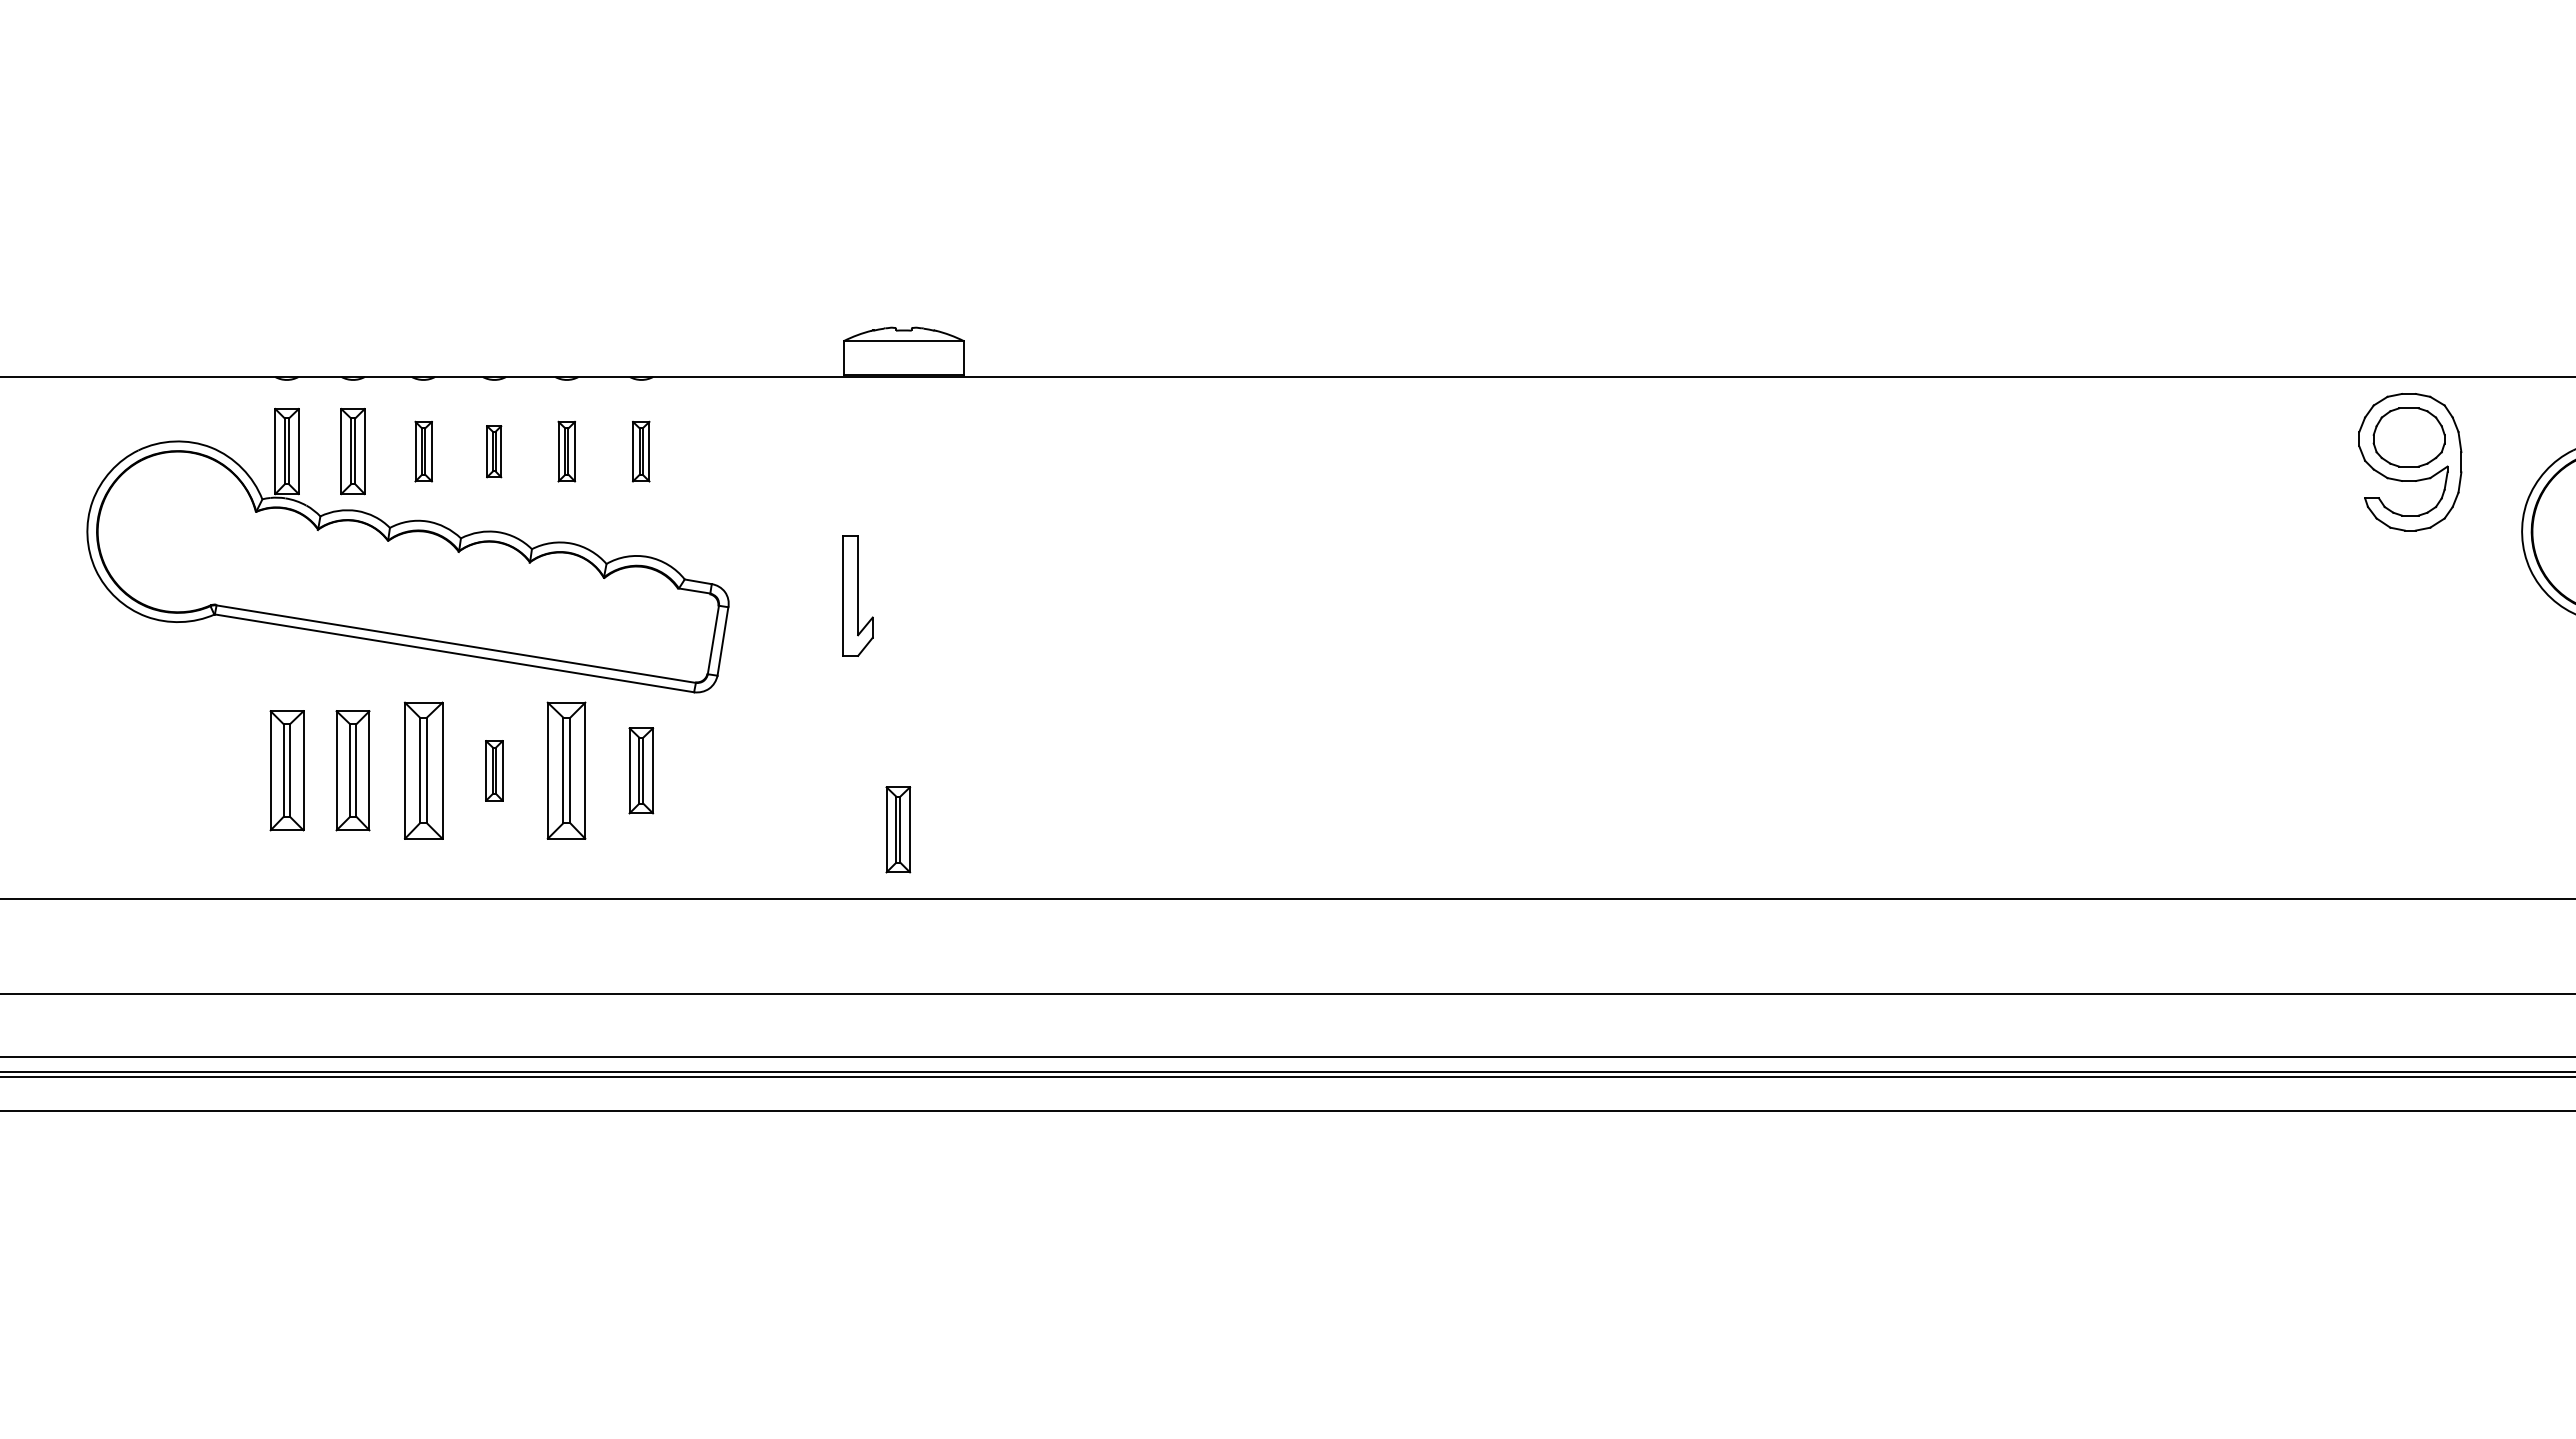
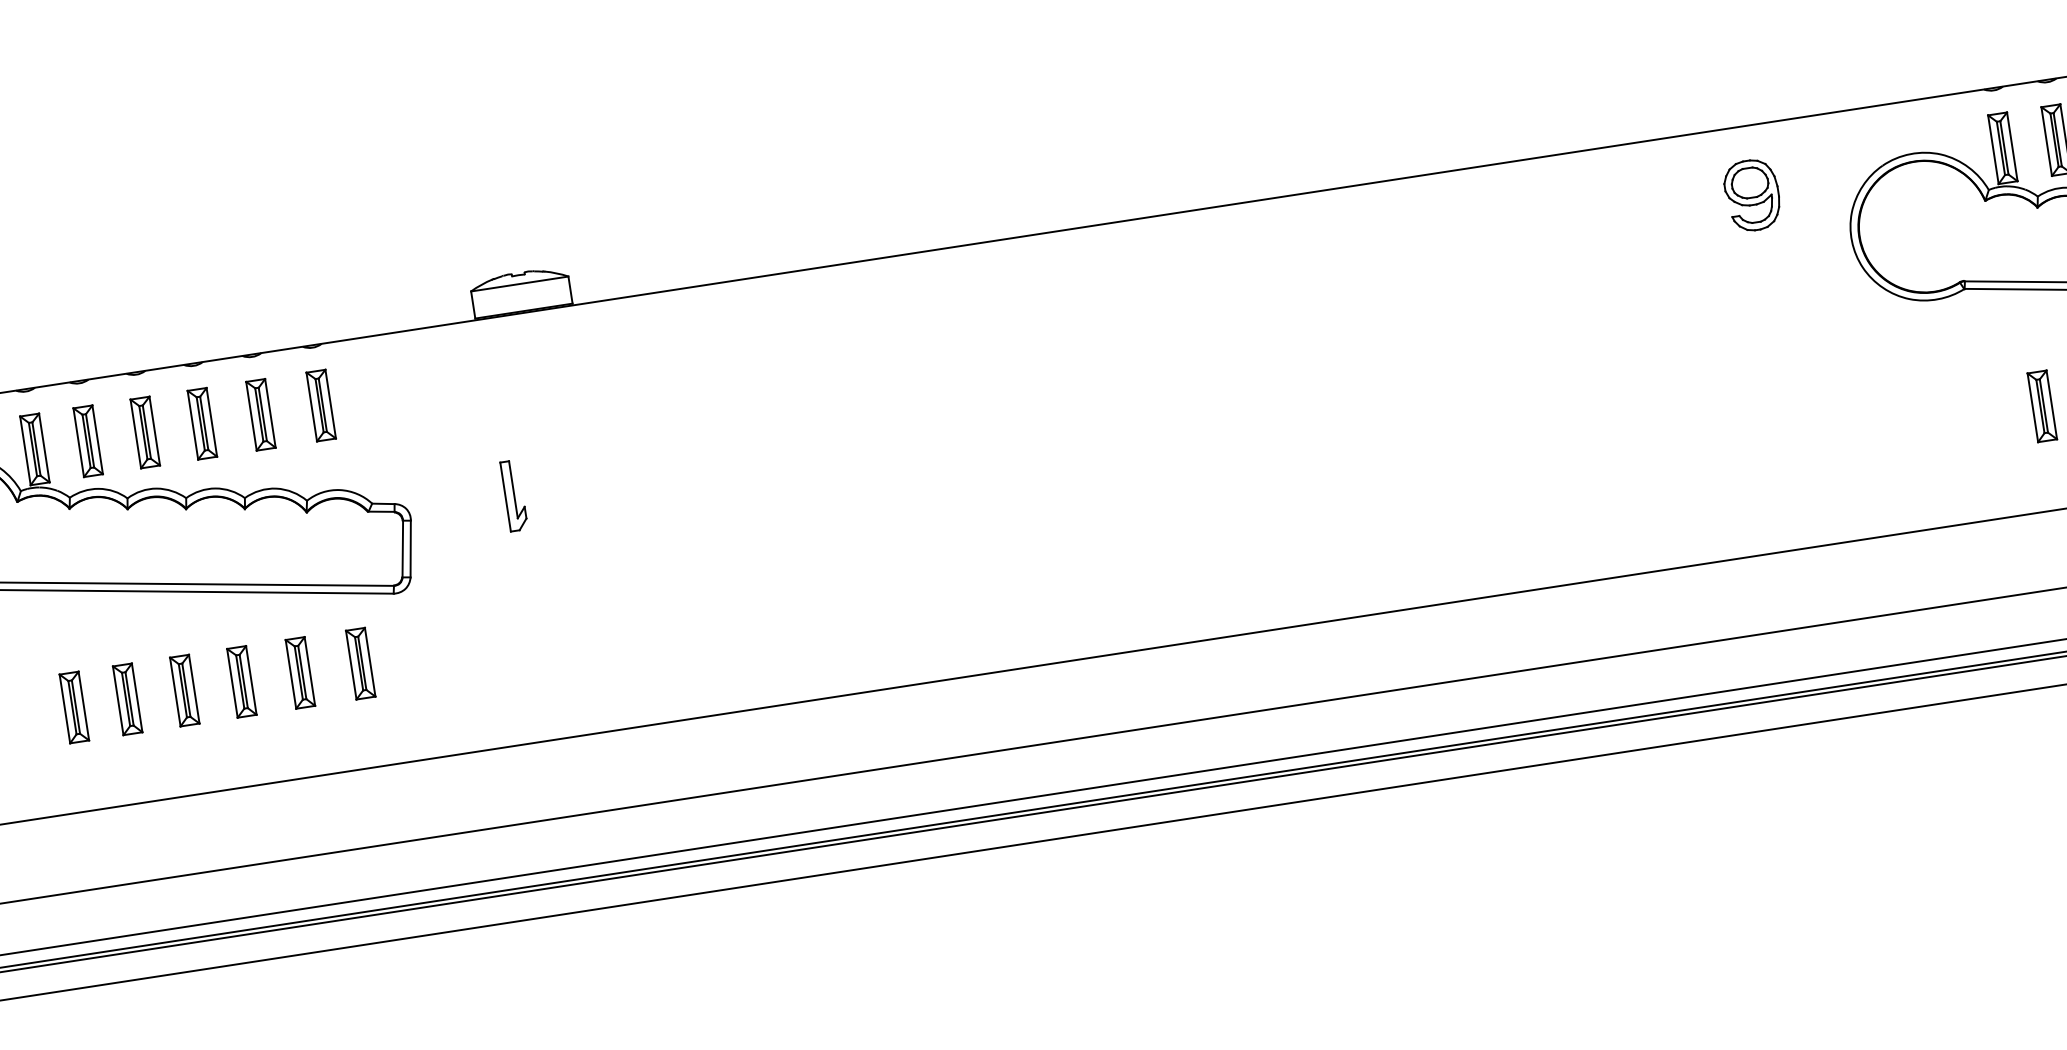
part: (423, 451) -> (145, 432), size x1.43
part: (493, 451) -> (201, 423), size x1.67
part: (566, 451) -> (260, 414), size x1.43
part: (640, 451) -> (320, 405), size x1.43
part: (2410, 461) -> (1752, 194), size x0.62
part: (857, 596) -> (513, 496), size x0.71
part: (286, 770) -> (73, 707), size x0.71
part: (352, 770) -> (127, 699), size x0.71
part: (423, 770) -> (184, 690), size x0.62
part: (494, 770) -> (242, 681), size x1.43
part: (566, 770) -> (300, 672), size x0.62
part: (898, 829) -> (575, 679), removed

